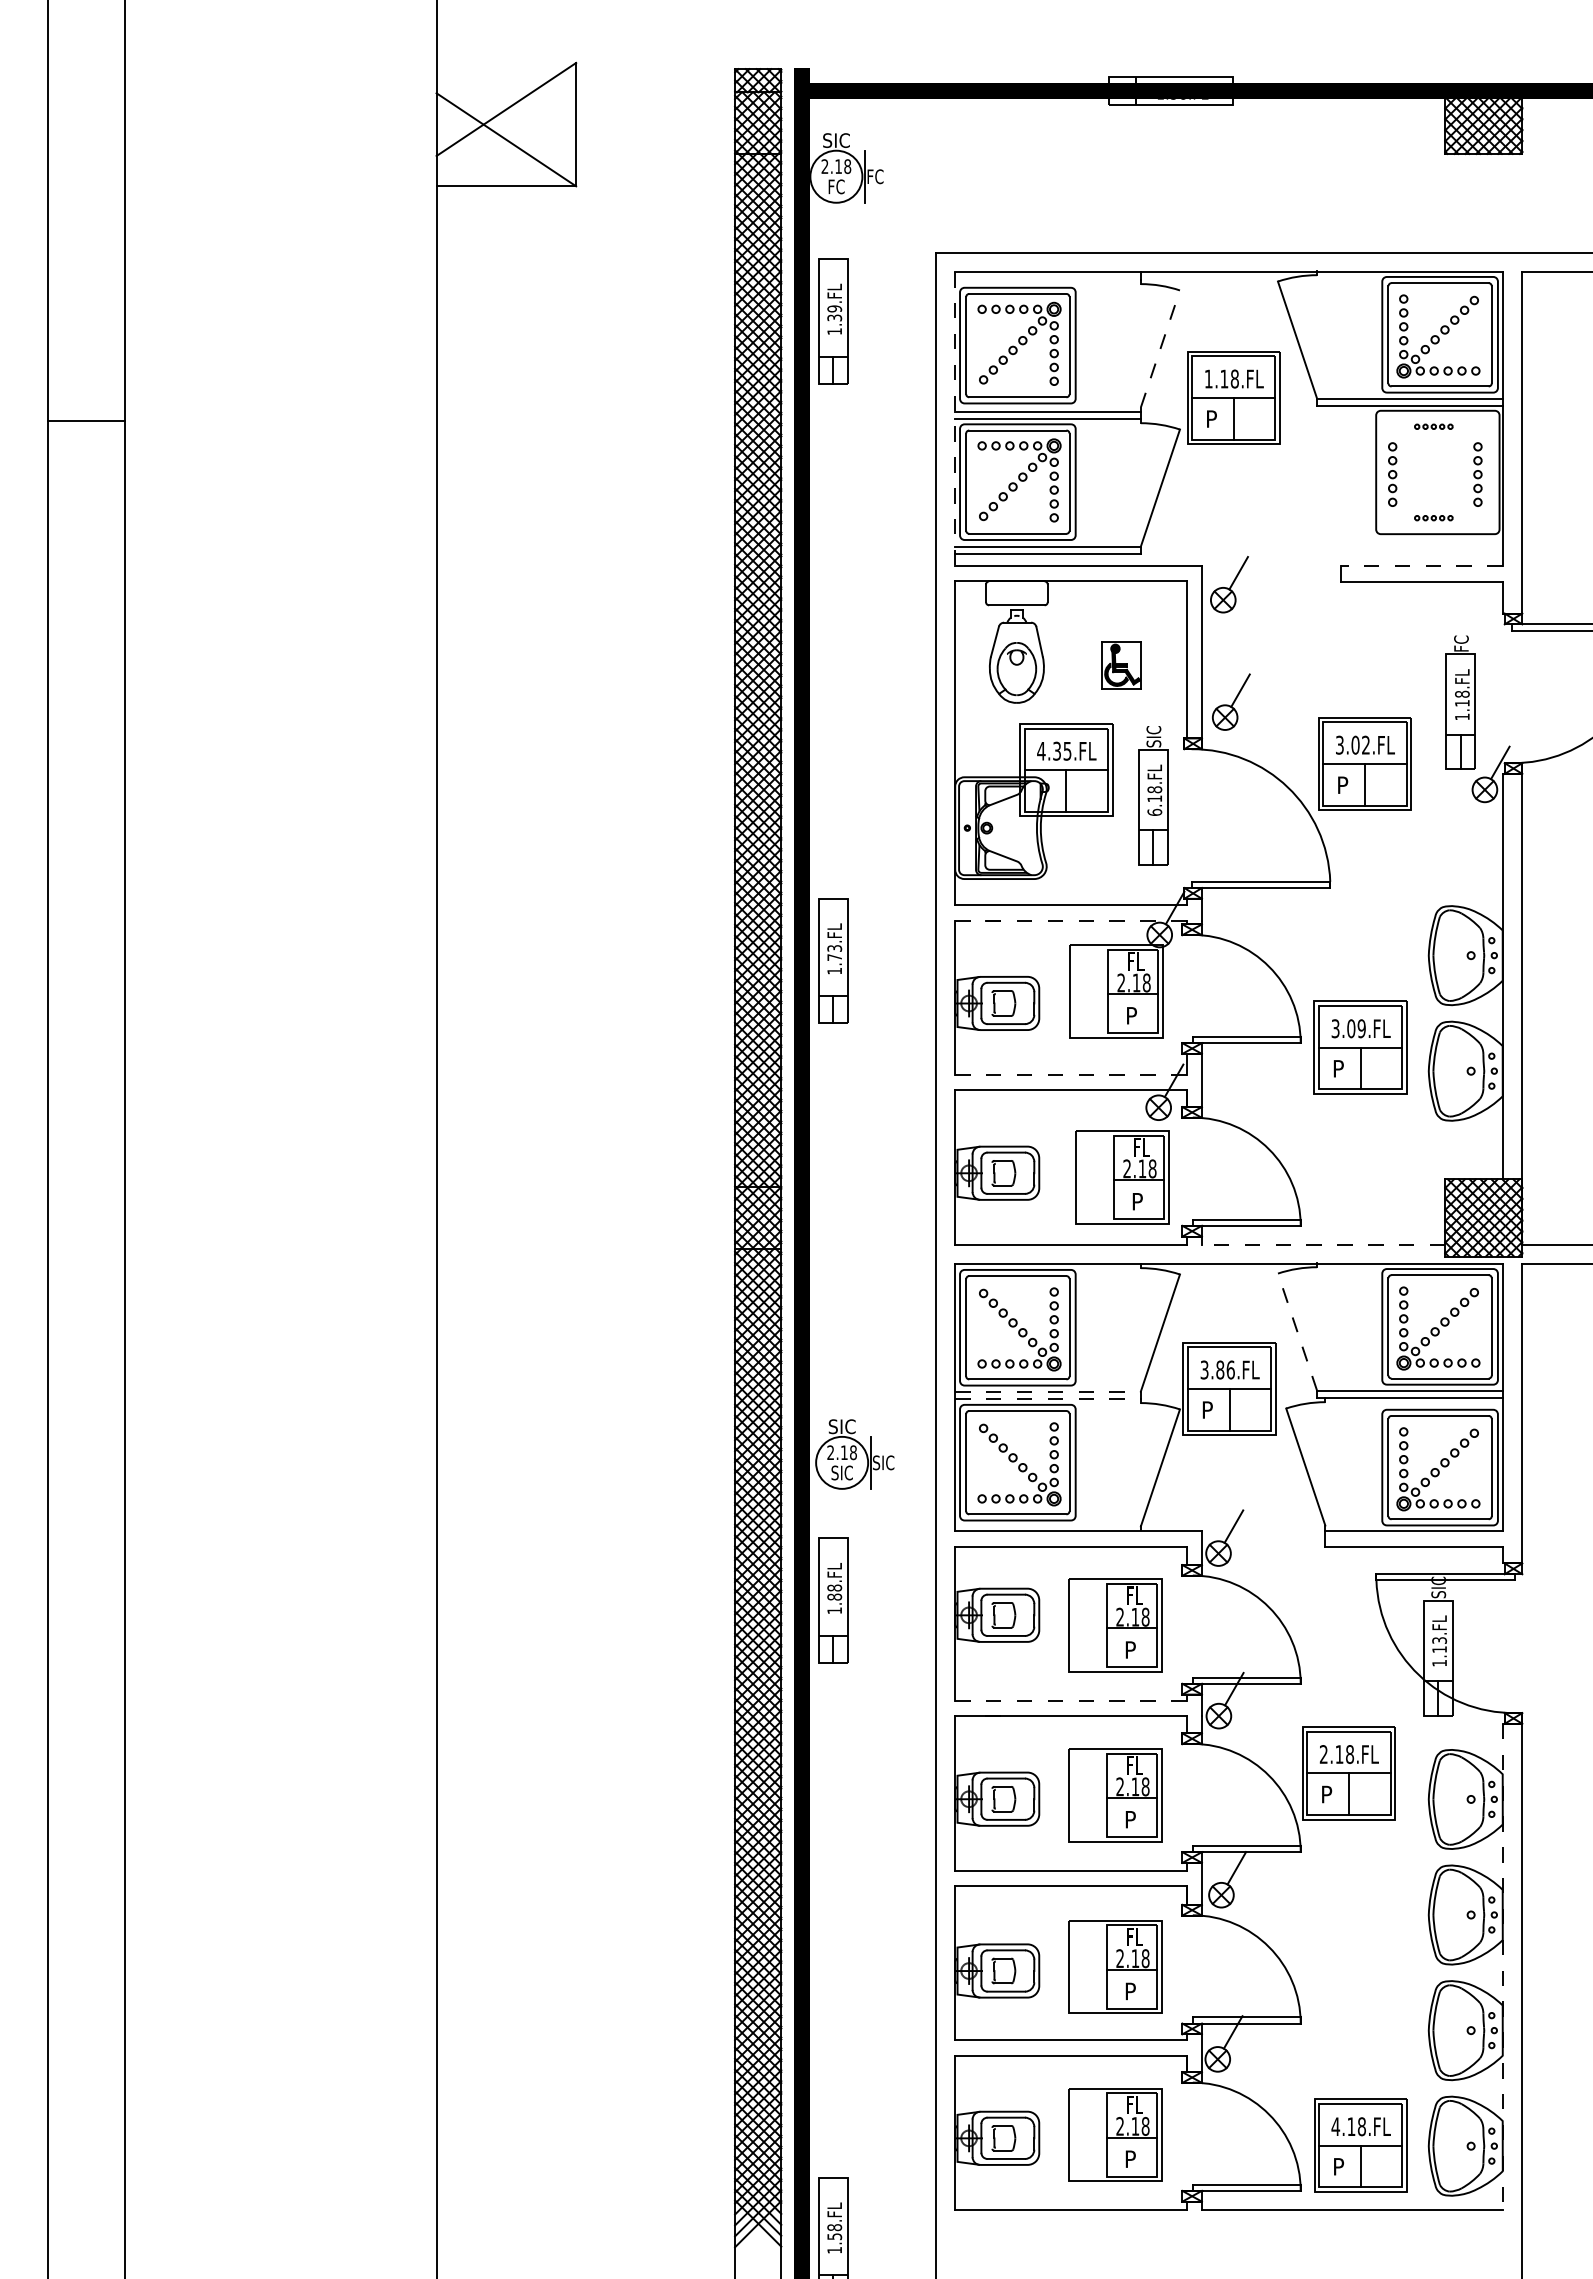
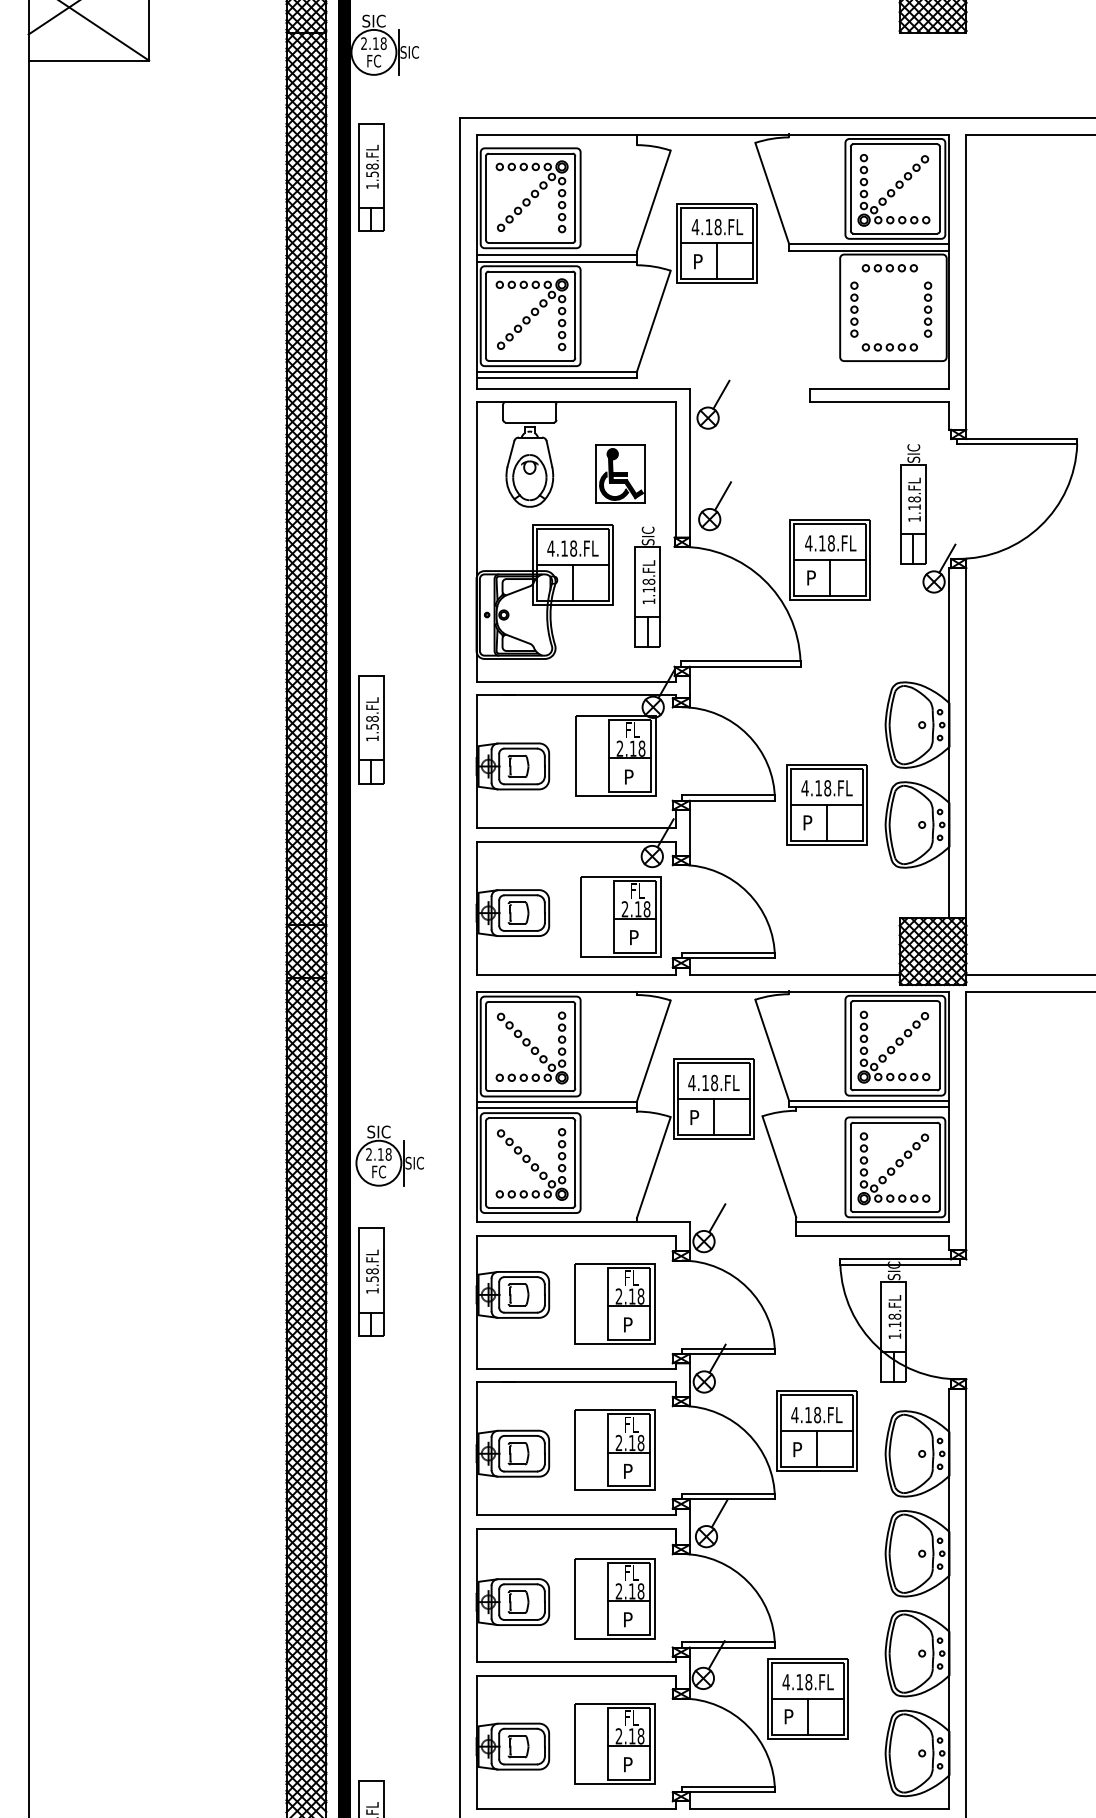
text: (877, 176) -> (409, 52), FC -> SIC
text: (834, 313) -> (372, 170), 1.39.FL -> 1.58.FL
line: (1160, 348) -> (653, 200), dashed -> solid
text: (1208, 378) -> (695, 226), 1.18.FL -> 4.18.FL
line: (955, 419) -> (476, 262), dashed -> solid
part: (1433, 426) -> (889, 268), size x1.67
part: (1433, 517) -> (889, 346), size x1.67
line: (1421, 566) -> (879, 389), dashed -> solid
text: (1461, 640) -> (913, 452), FC -> SIC
part: (1121, 664) -> (620, 473), size x1.43
text: (1352, 744) -> (819, 542), 3.02.FL -> 4.18.FL
text: (1062, 750) -> (569, 547), 4.35.FL -> 4.18.FL
text: (1154, 811) -> (648, 600), 6.18.FL -> 1.18.FL
line: (1070, 920) -> (576, 694), dashed -> solid
text: (834, 952) -> (372, 722), 1.73.FL -> 1.58.FL
text: (1348, 1028) -> (816, 788), 3.09.FL -> 4.18.FL
line: (1070, 1074) -> (576, 827), dashed -> solid
line: (1323, 1244) -> (794, 974), dashed -> solid
line: (1297, 1332) -> (772, 1050), dashed -> solid
text: (1217, 1369) -> (703, 1082), 3.86.FL -> 4.18.FL
line: (1048, 1391) -> (557, 1101), dashed -> solid
line: (1048, 1399) -> (557, 1108), dashed -> solid
text: (841, 1472) -> (378, 1171), SIC -> FC
text: (834, 1596) -> (372, 1278), 1.88.FL -> 1.58.FL
text: (1439, 1640) -> (894, 1316), 1.13.FL -> 1.18.FL
line: (1070, 1701) -> (576, 1369), dashed -> solid
text: (1323, 1754) -> (794, 1415), 2.18.FL -> 4.18.FL
line: (1502, 1967) -> (949, 1599), dashed -> solid
part: (1360, 2145) -> (807, 1698), moved

